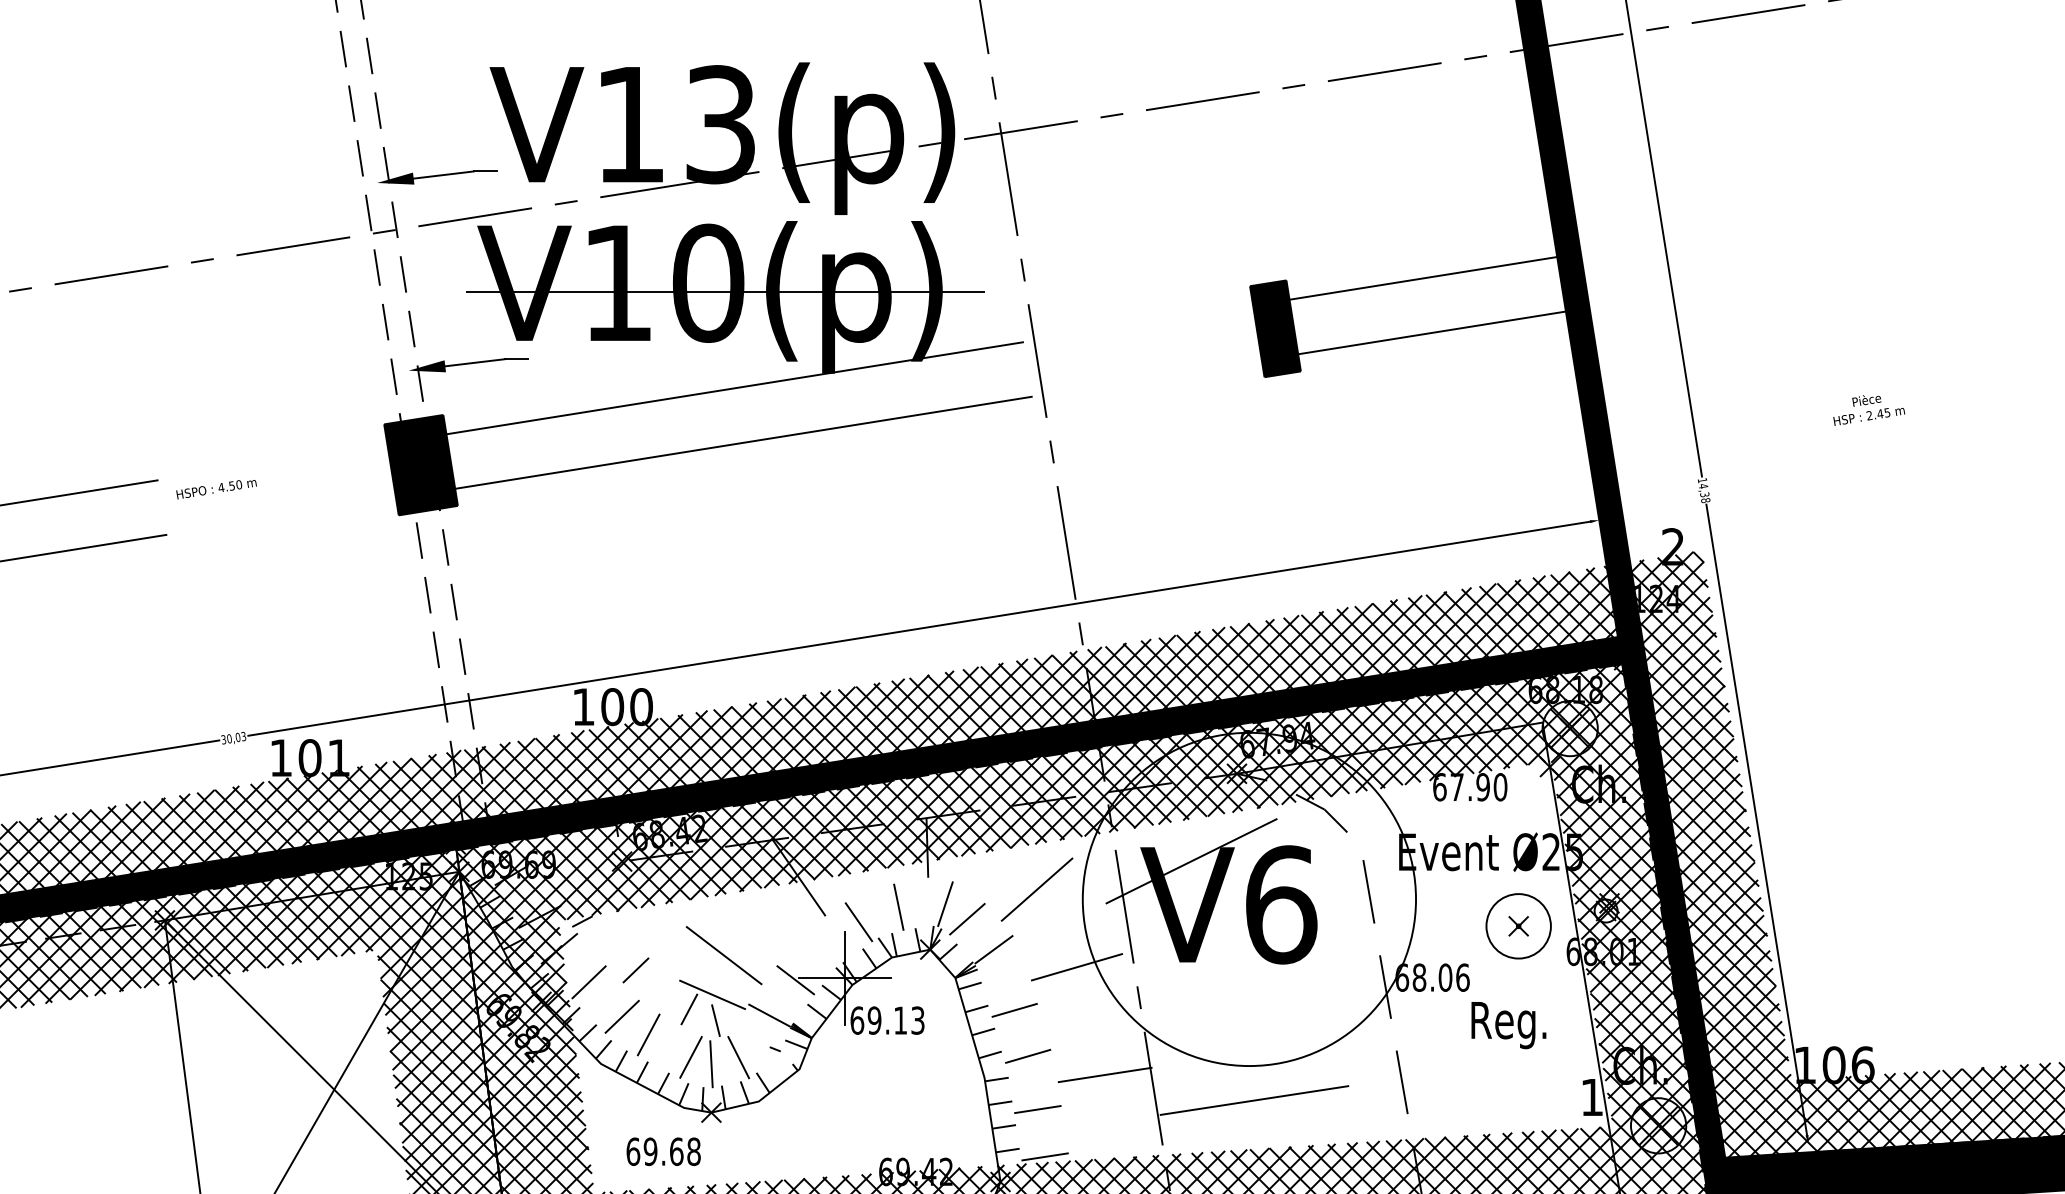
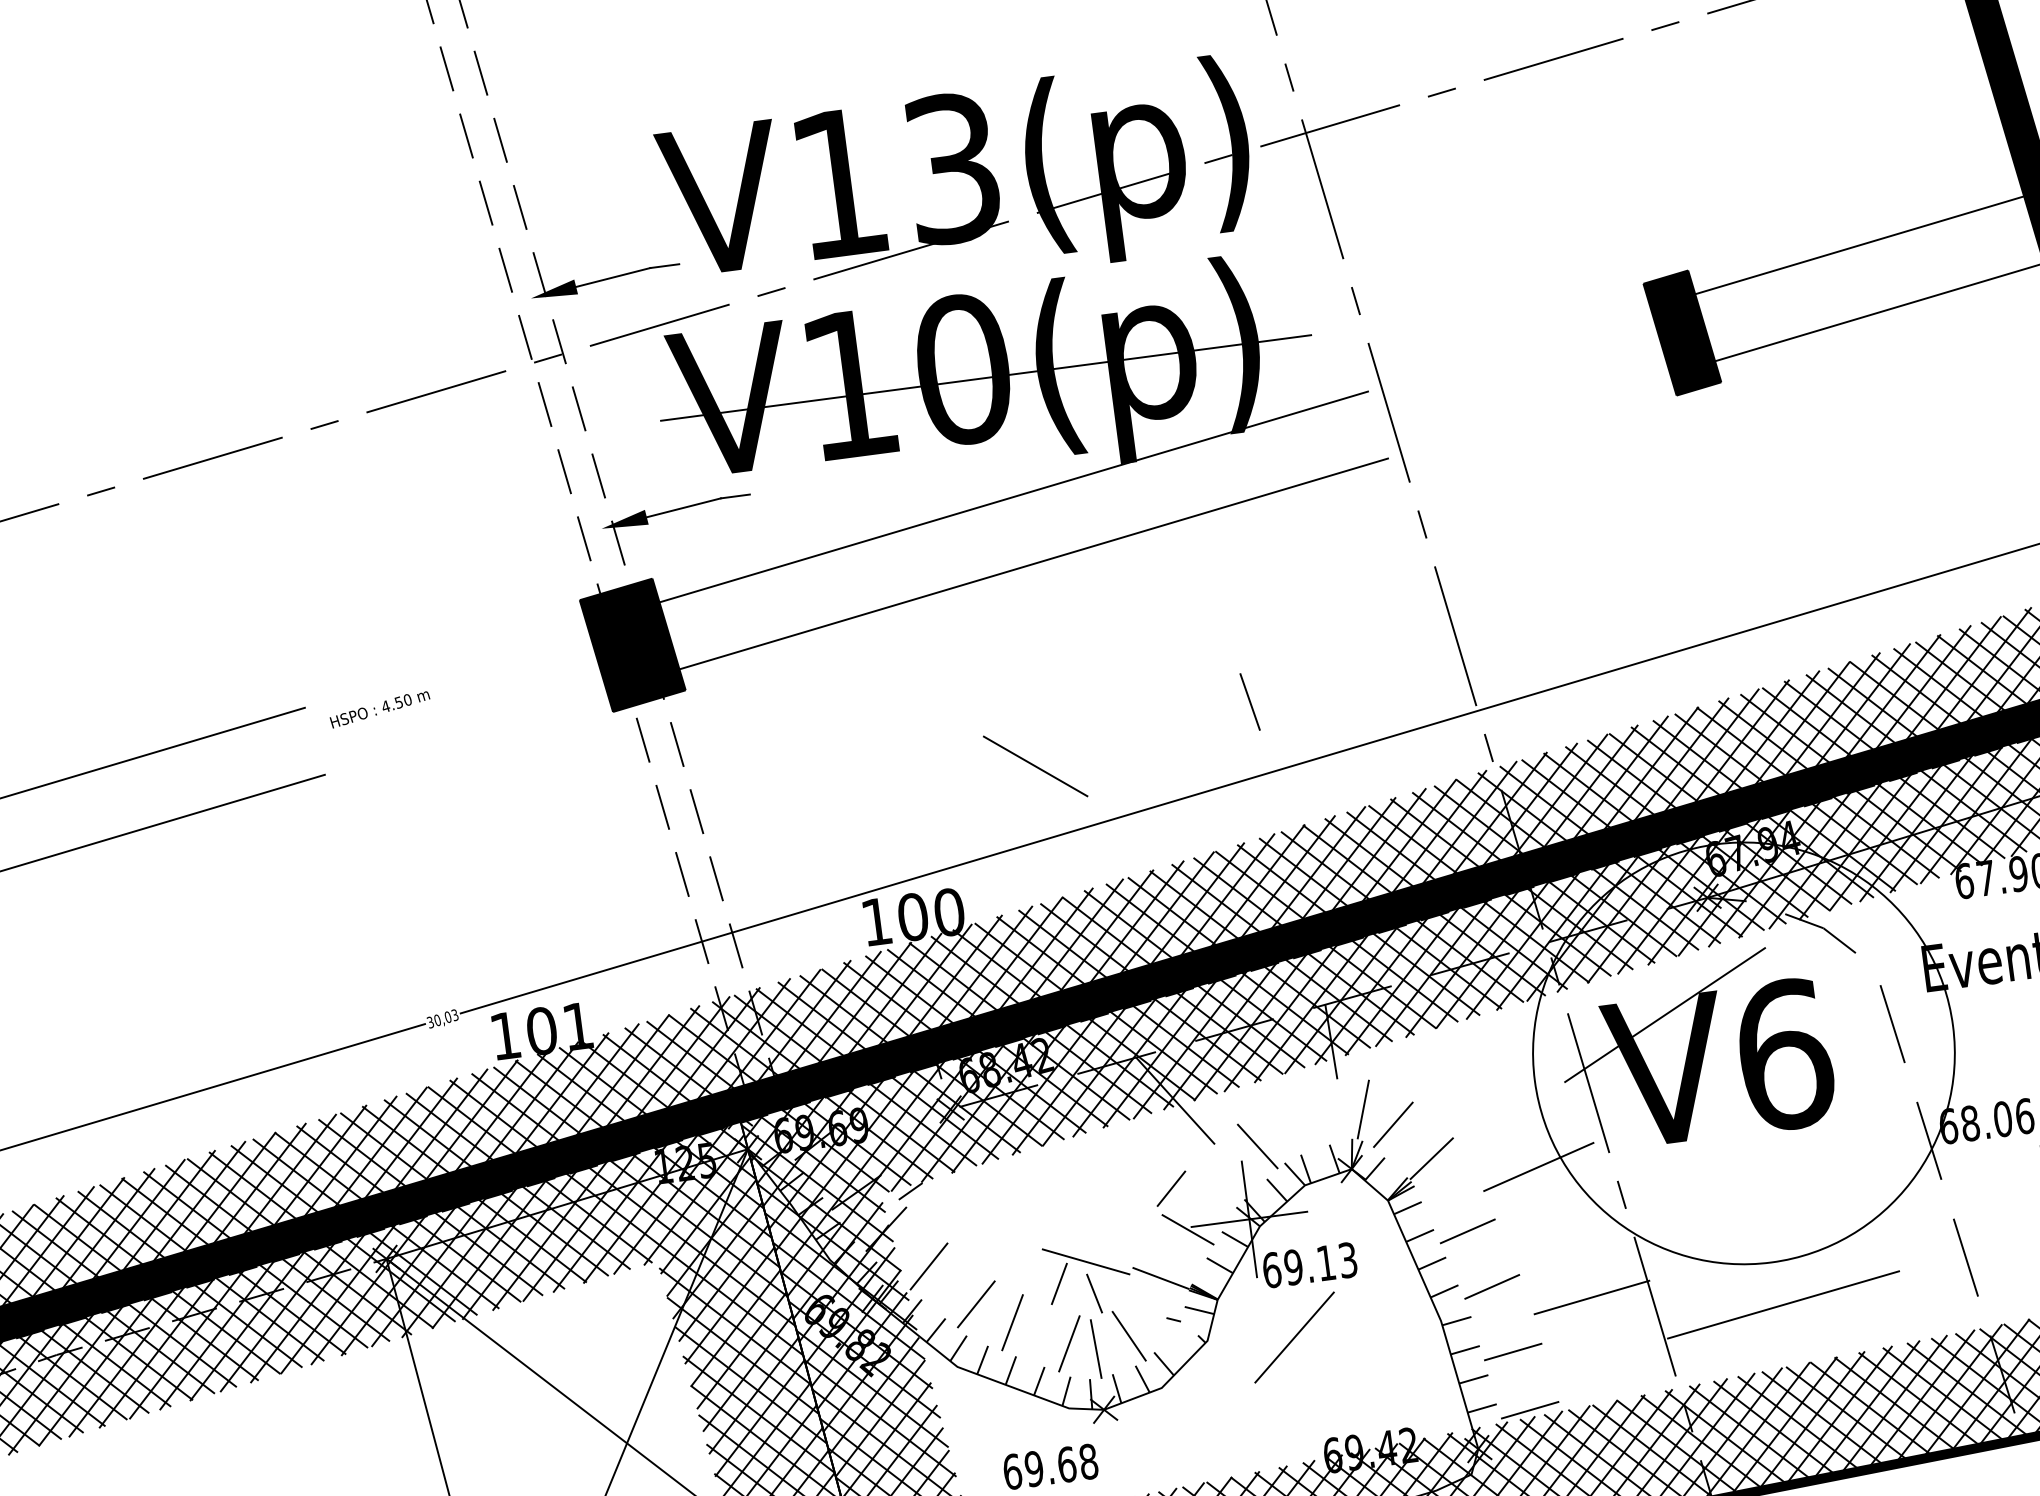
line: (1036, 889) -> (1293, 1337), moved
line: (898, 906) -> (1249, 701), moved
line: (723, 955) -> (1034, 766), moved
line: (635, 970) -> (1170, 1188), moved

